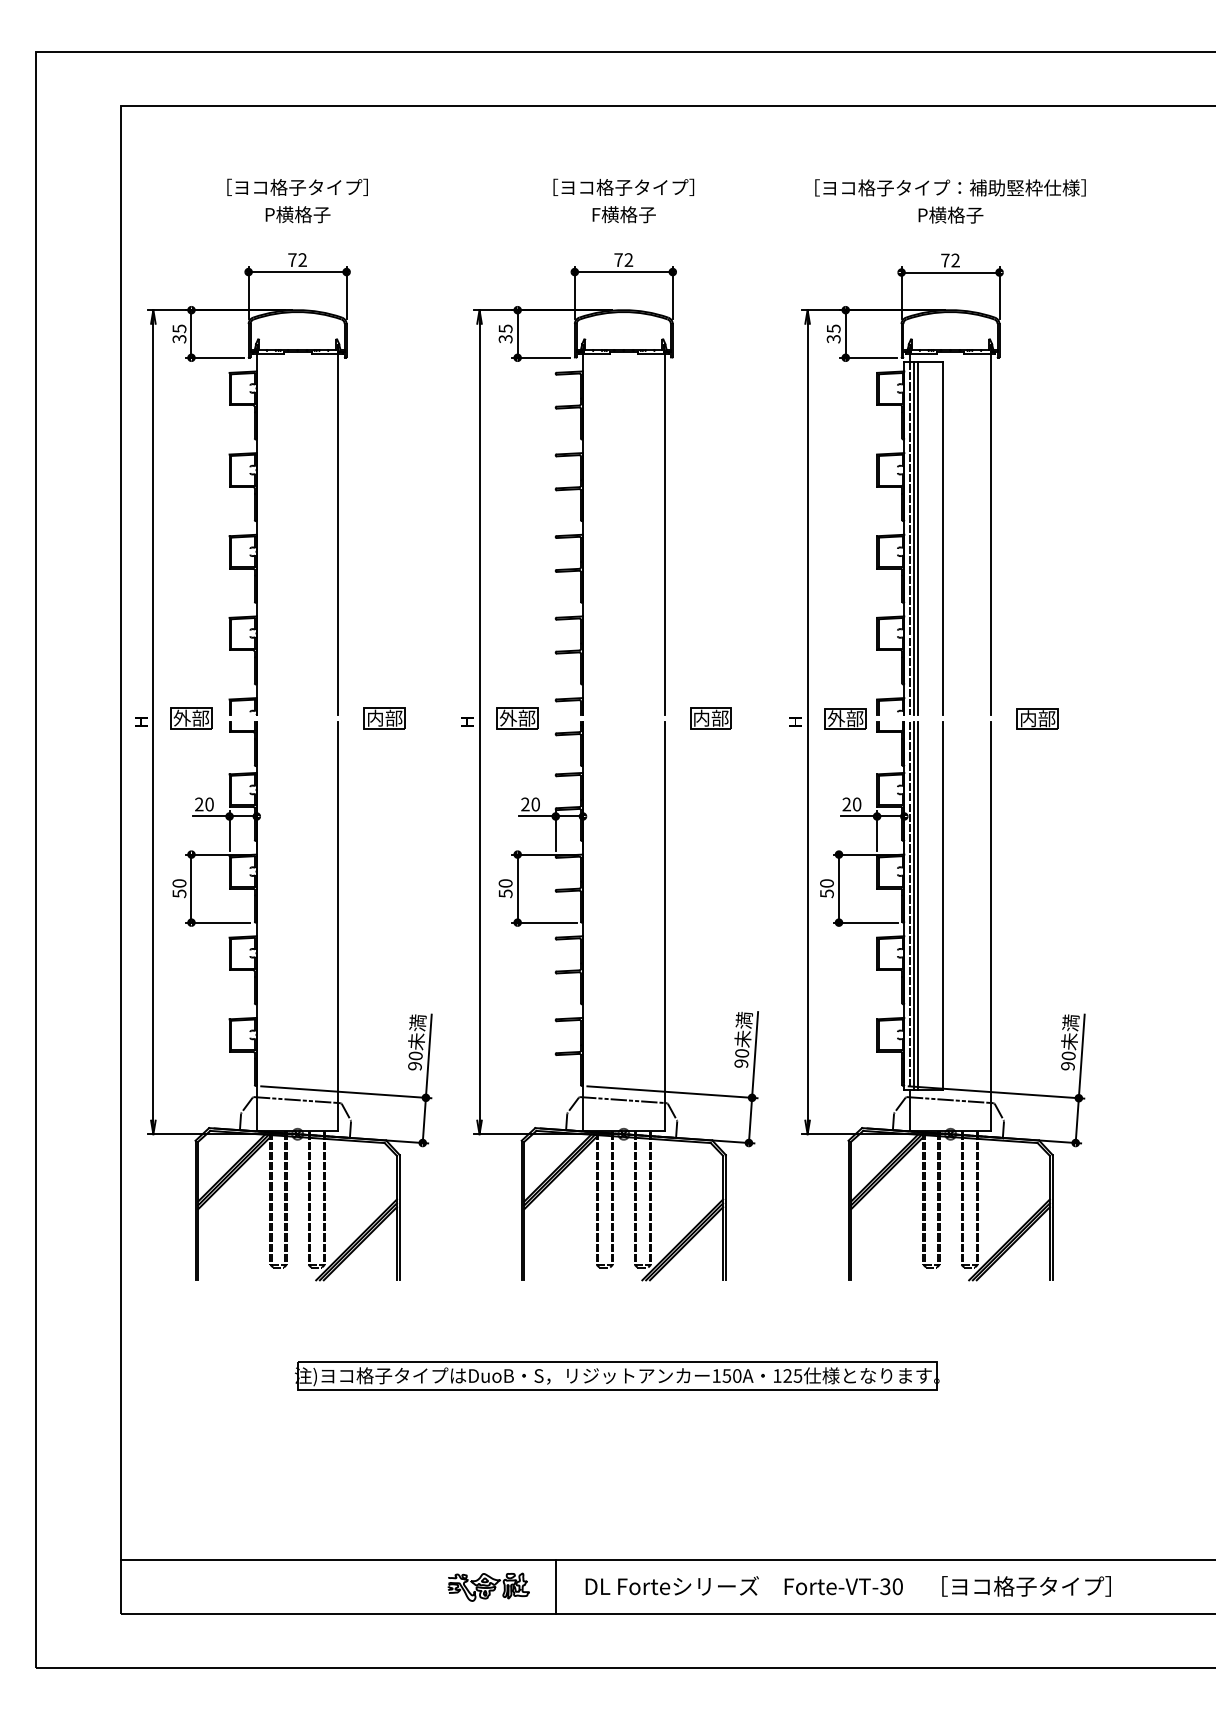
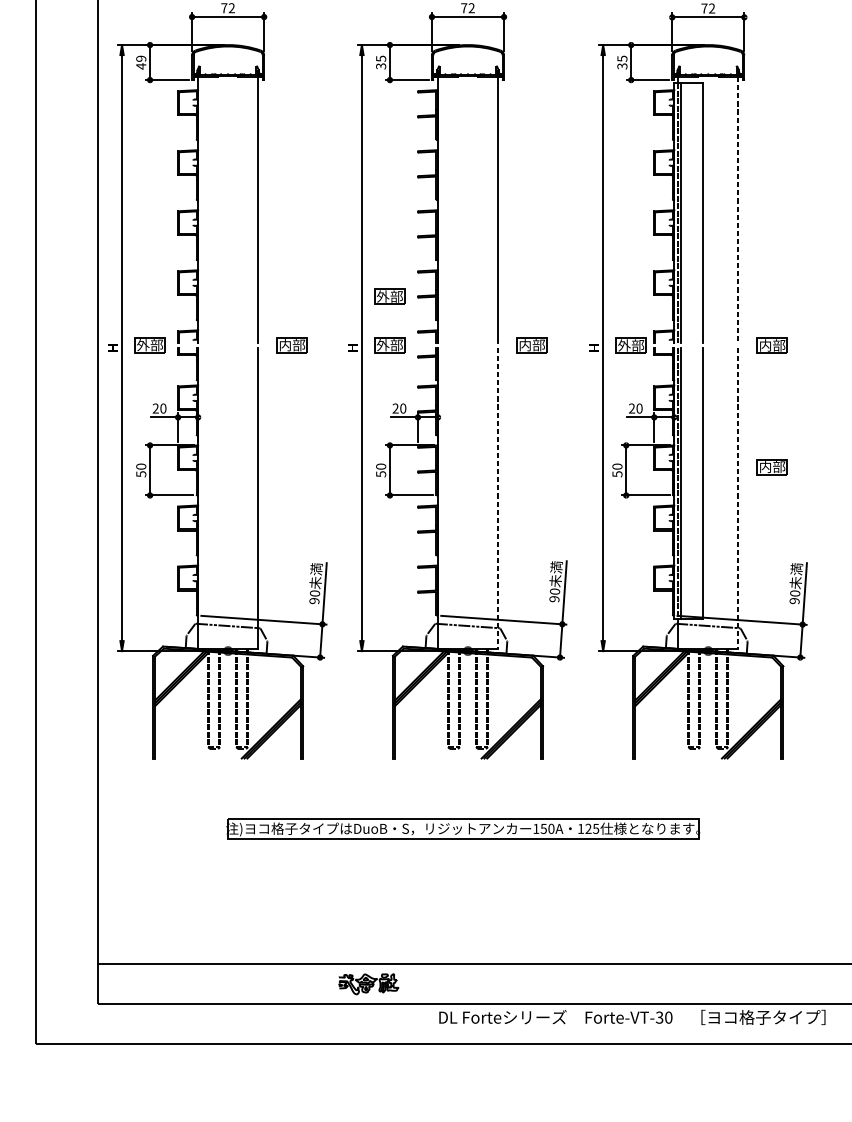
text: (179, 333) -> (141, 62), 35 -> 49
line: (991, 534) -> (738, 210), solid -> dashed
line: (917, 538) -> (683, 212), removed
part: (517, 652) -> (389, 296), added
part: (1037, 883) -> (772, 466), added
line: (917, 905) -> (683, 482), removed
line: (664, 926) -> (497, 498), solid -> dashed
line: (991, 926) -> (738, 498), solid -> dashed
line: (556, 1586) -> (418, 983), removed
text: (847, 1586) -> (631, 1017), moved

